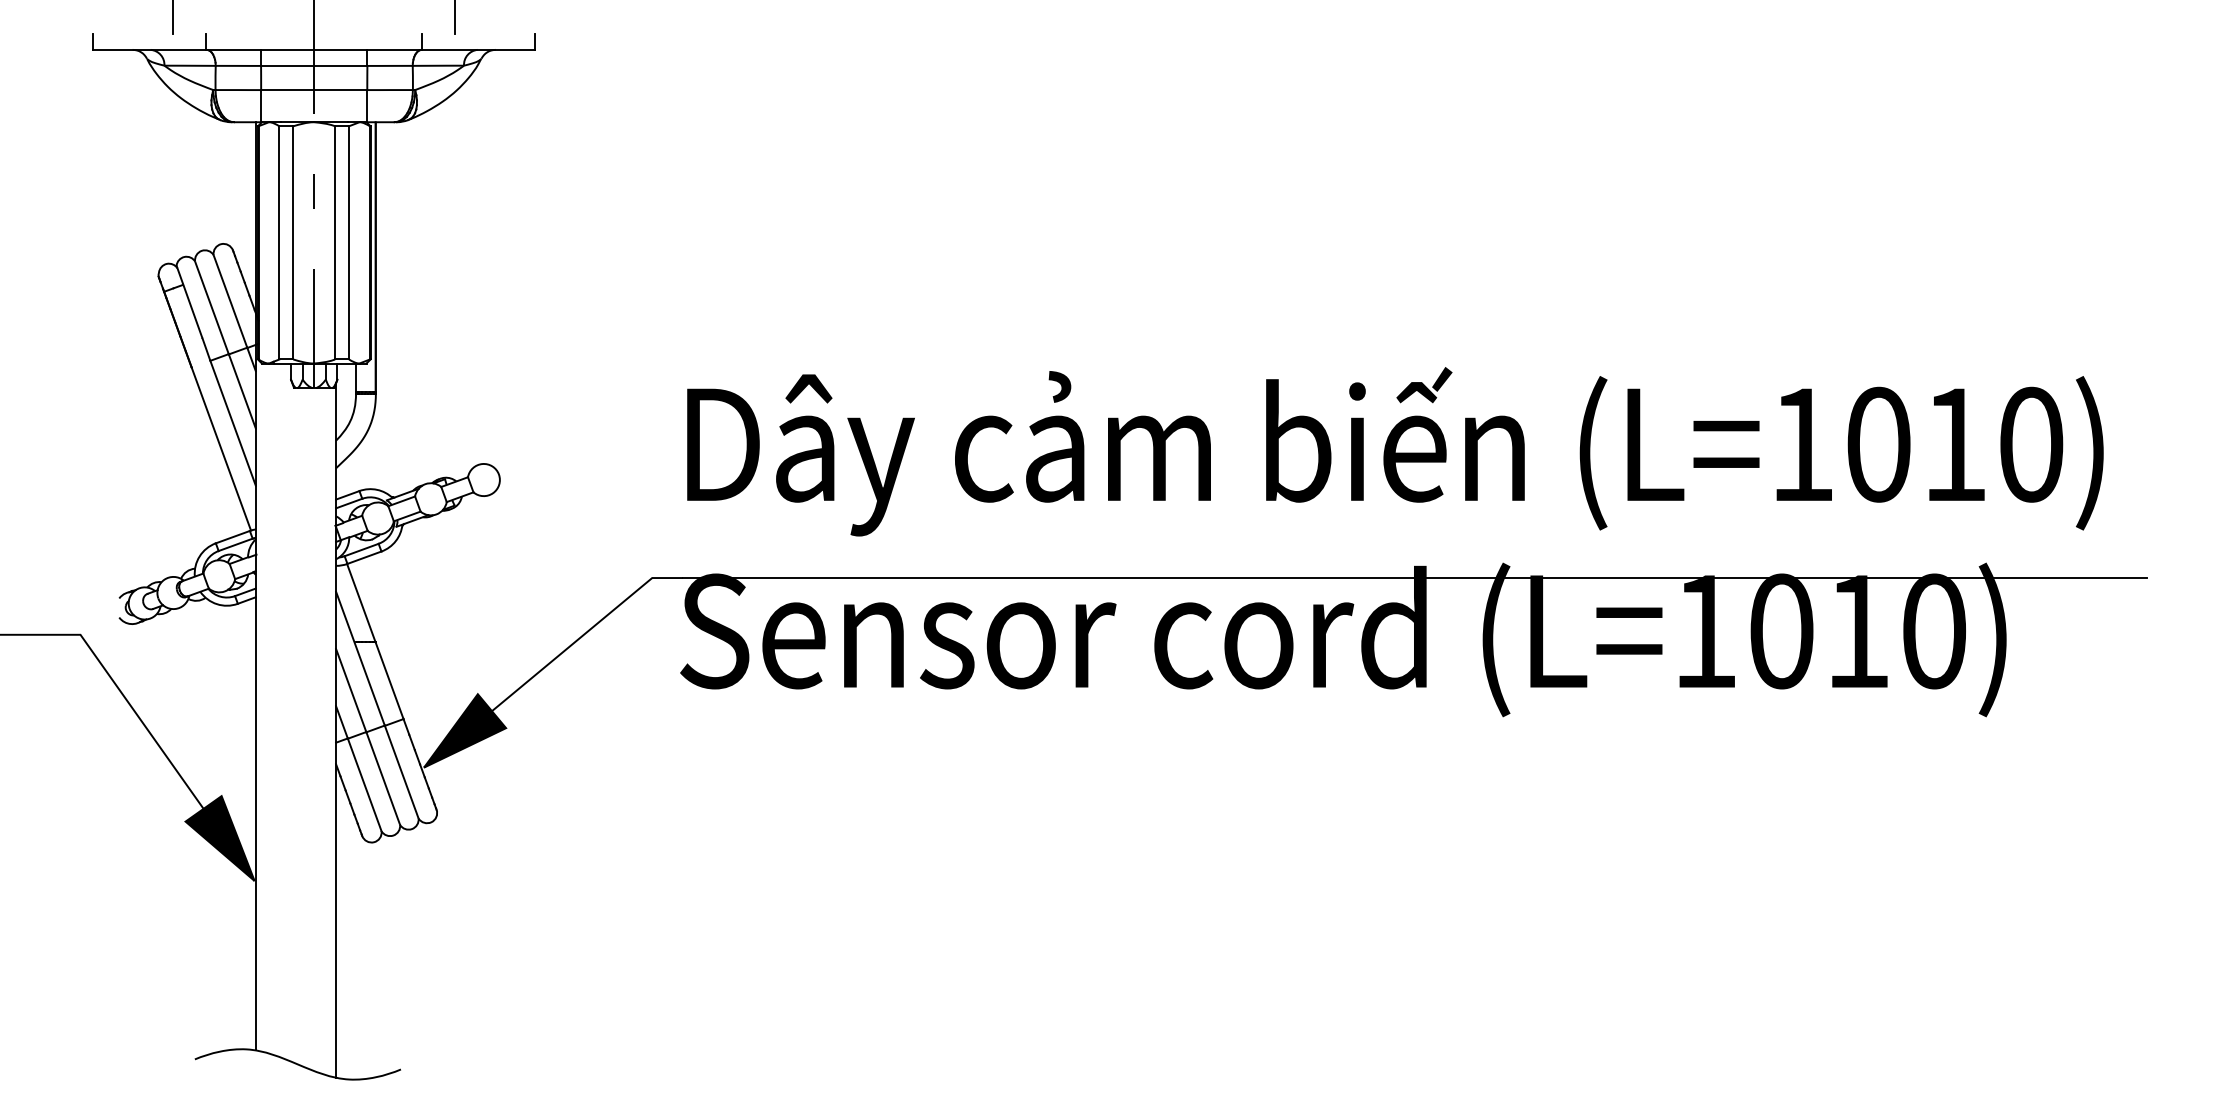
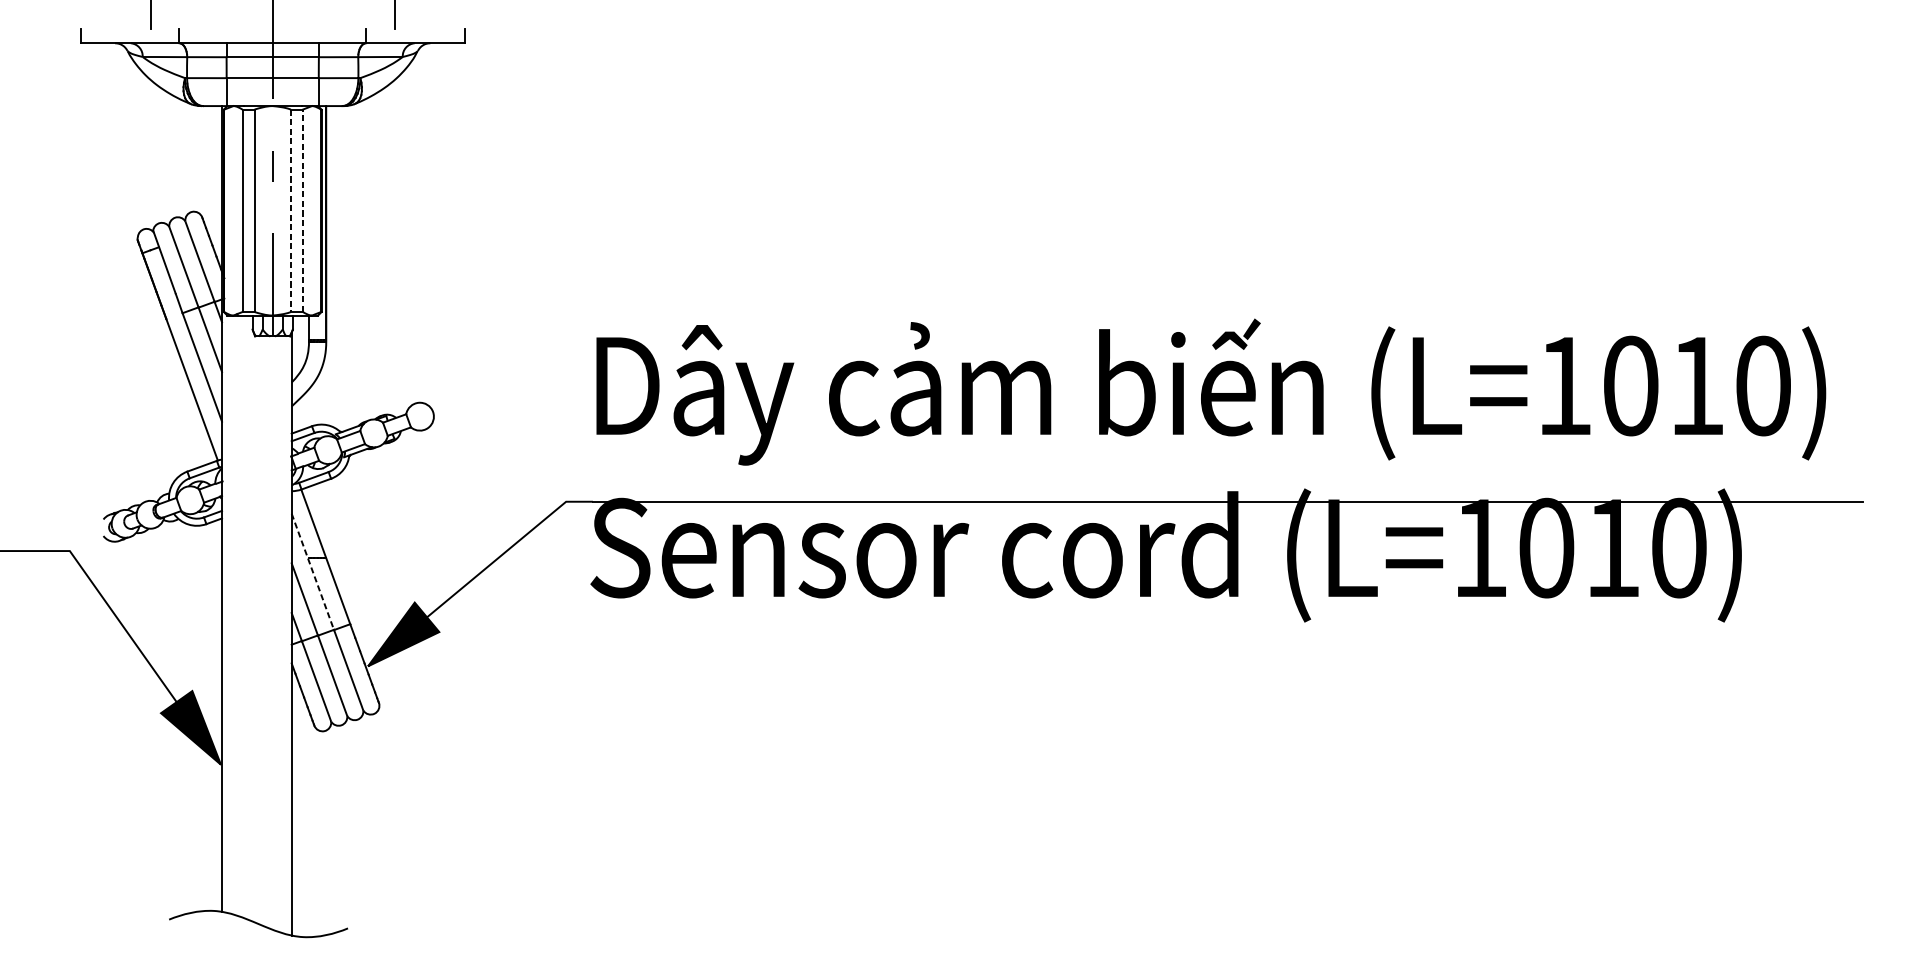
line: (335, 242) -> (291, 210), solid -> dashed
line: (349, 242) -> (303, 210), solid -> dashed
line: (360, 659) -> (312, 572), solid -> dashed

